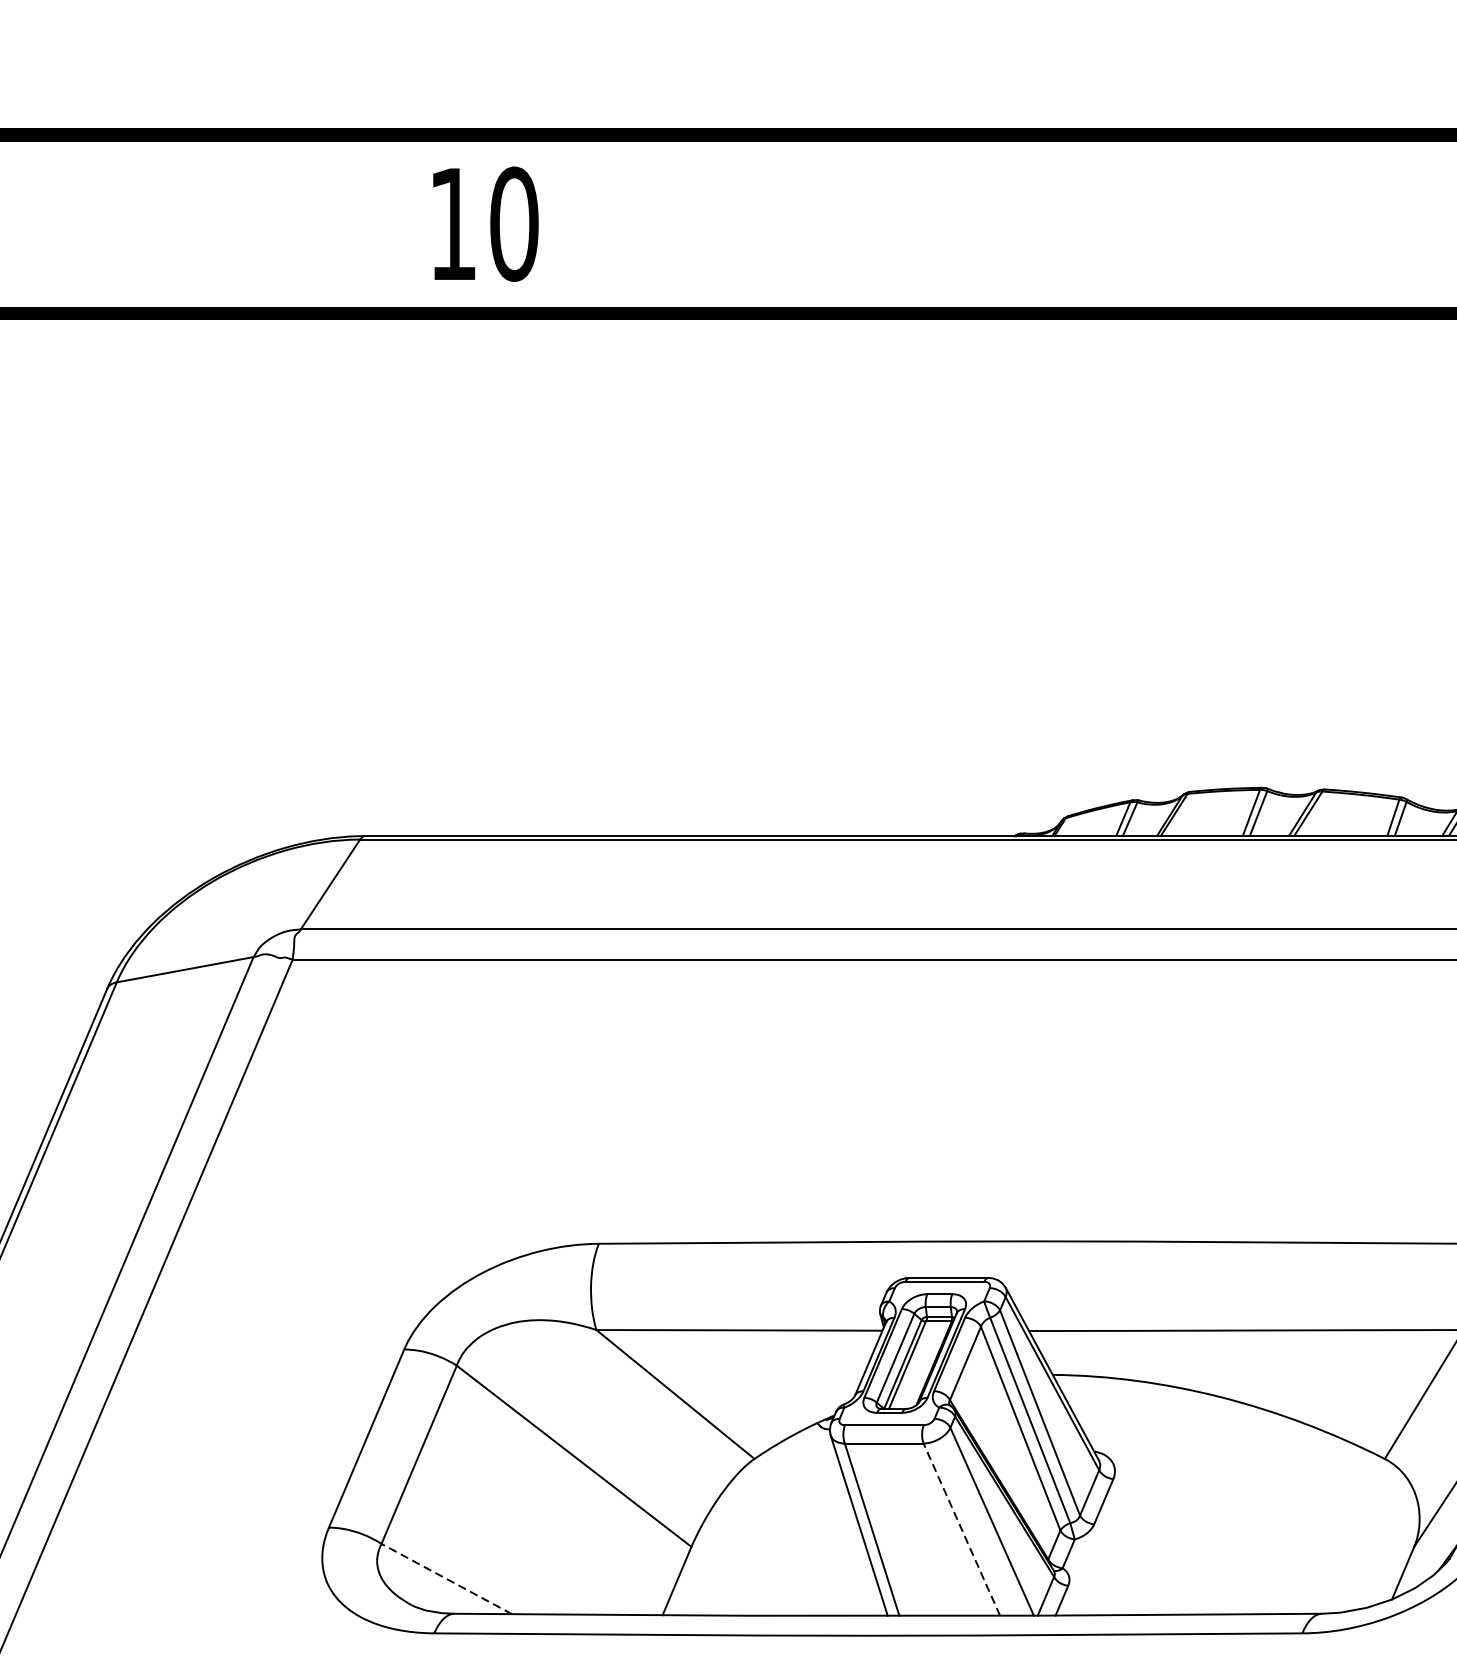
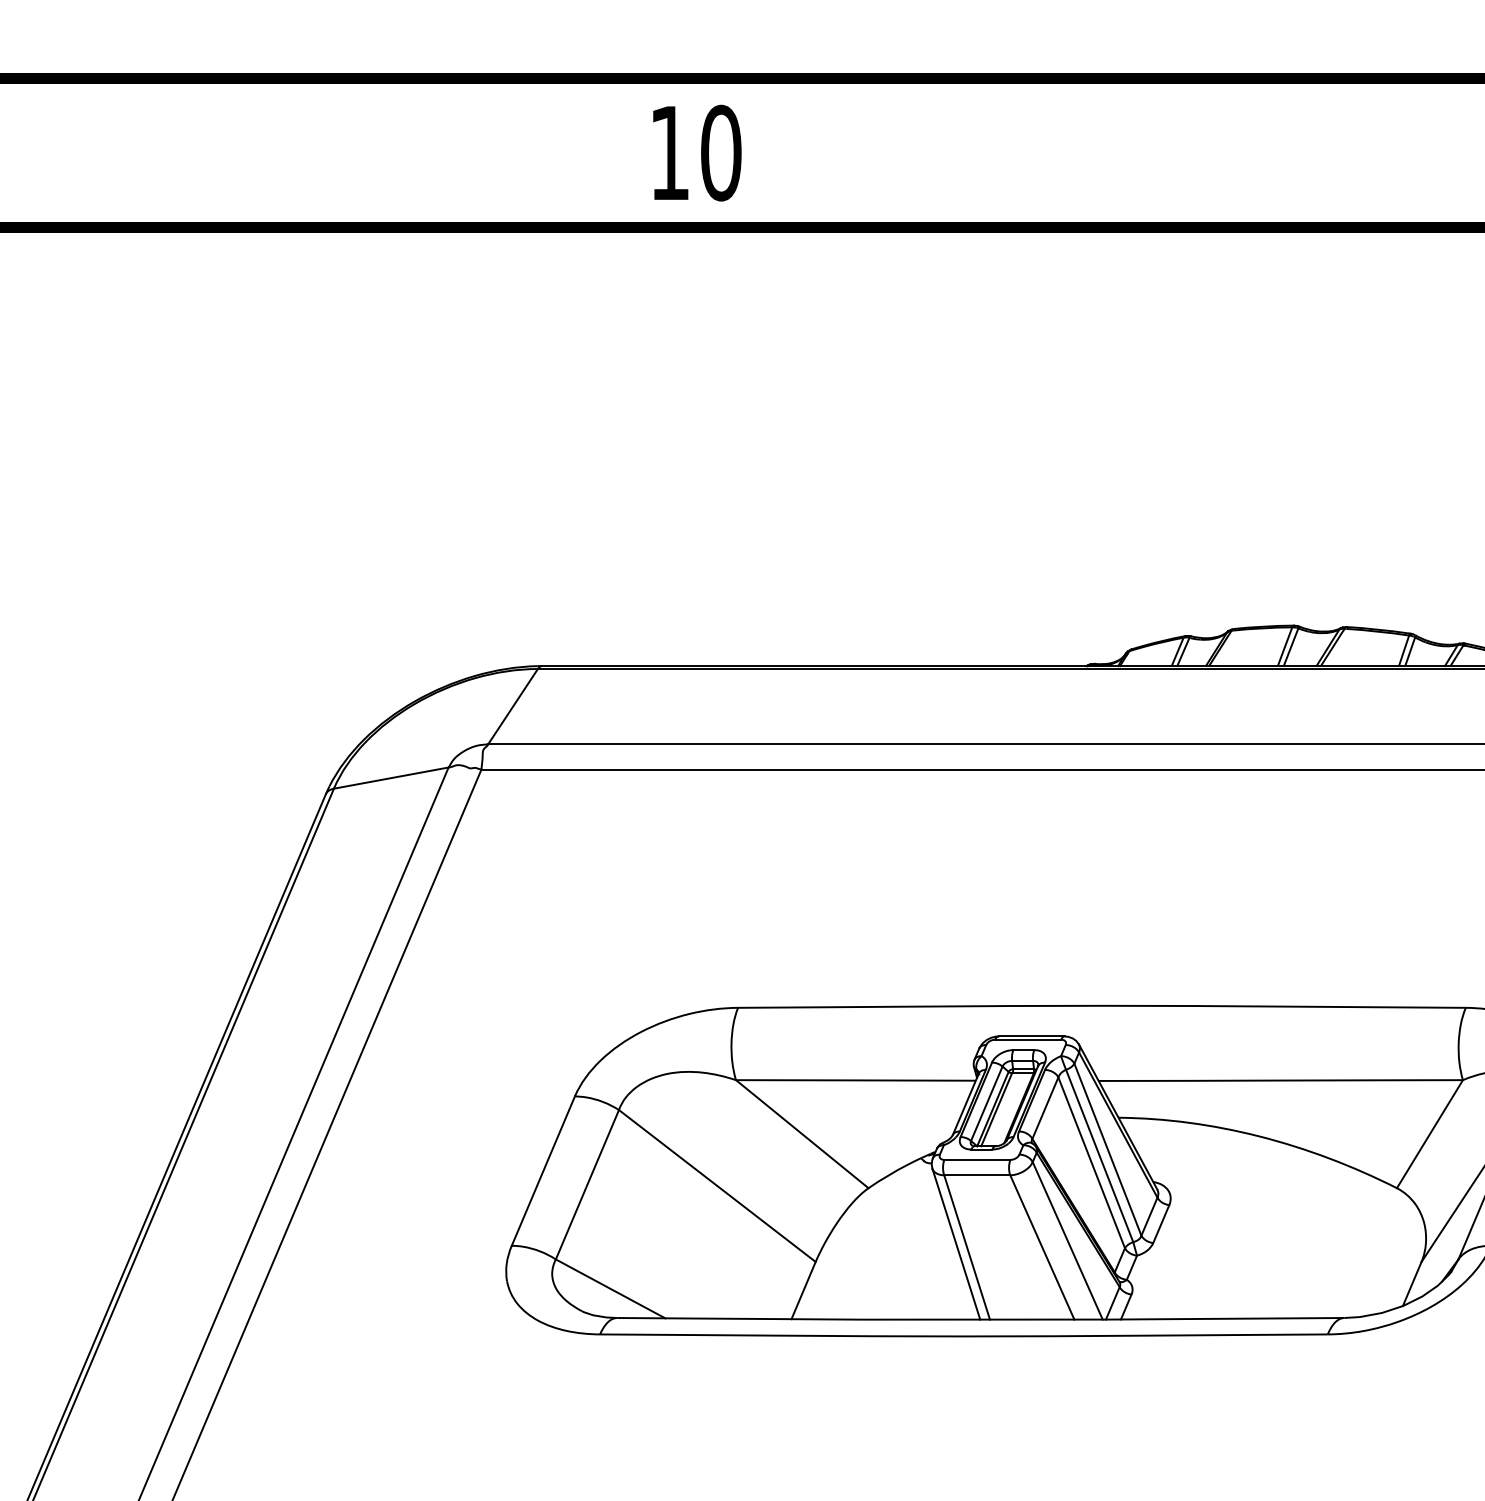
text: (486, 223) -> (697, 152), moved
line: (962, 1529) -> (1042, 1247), dashed -> solid
line: (446, 1578) -> (610, 1288), dashed -> solid

